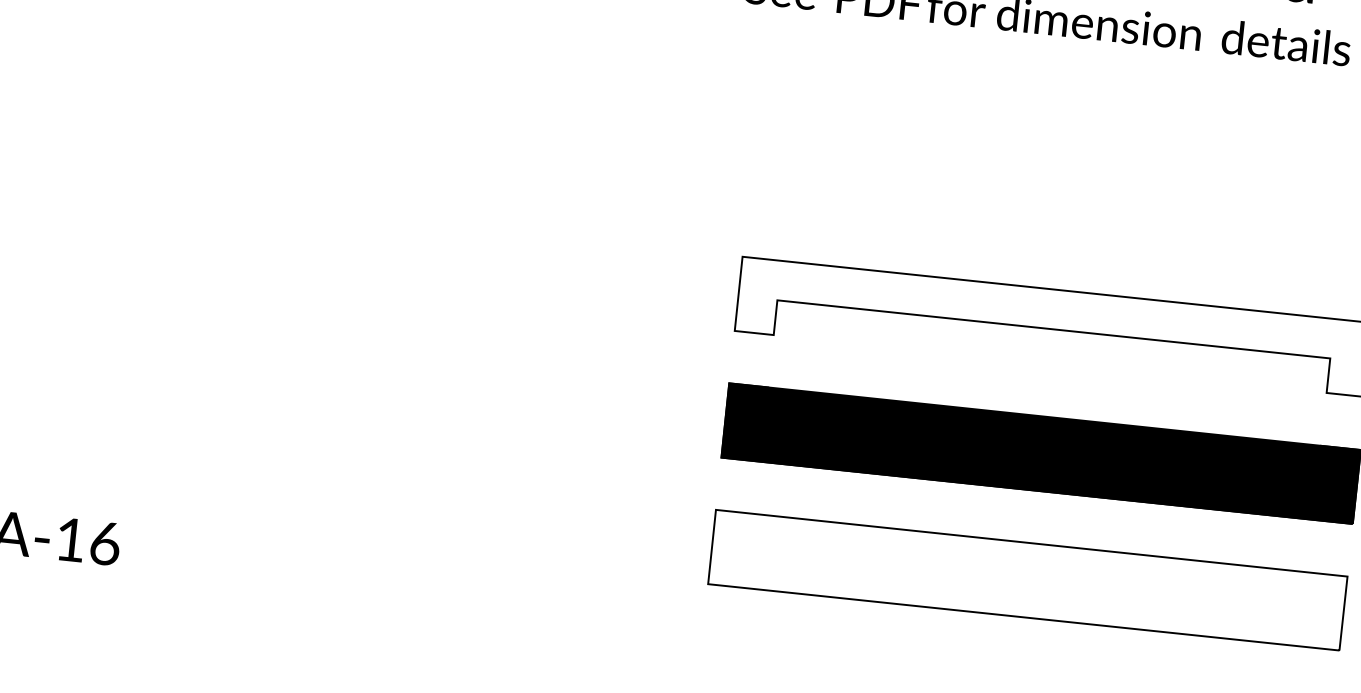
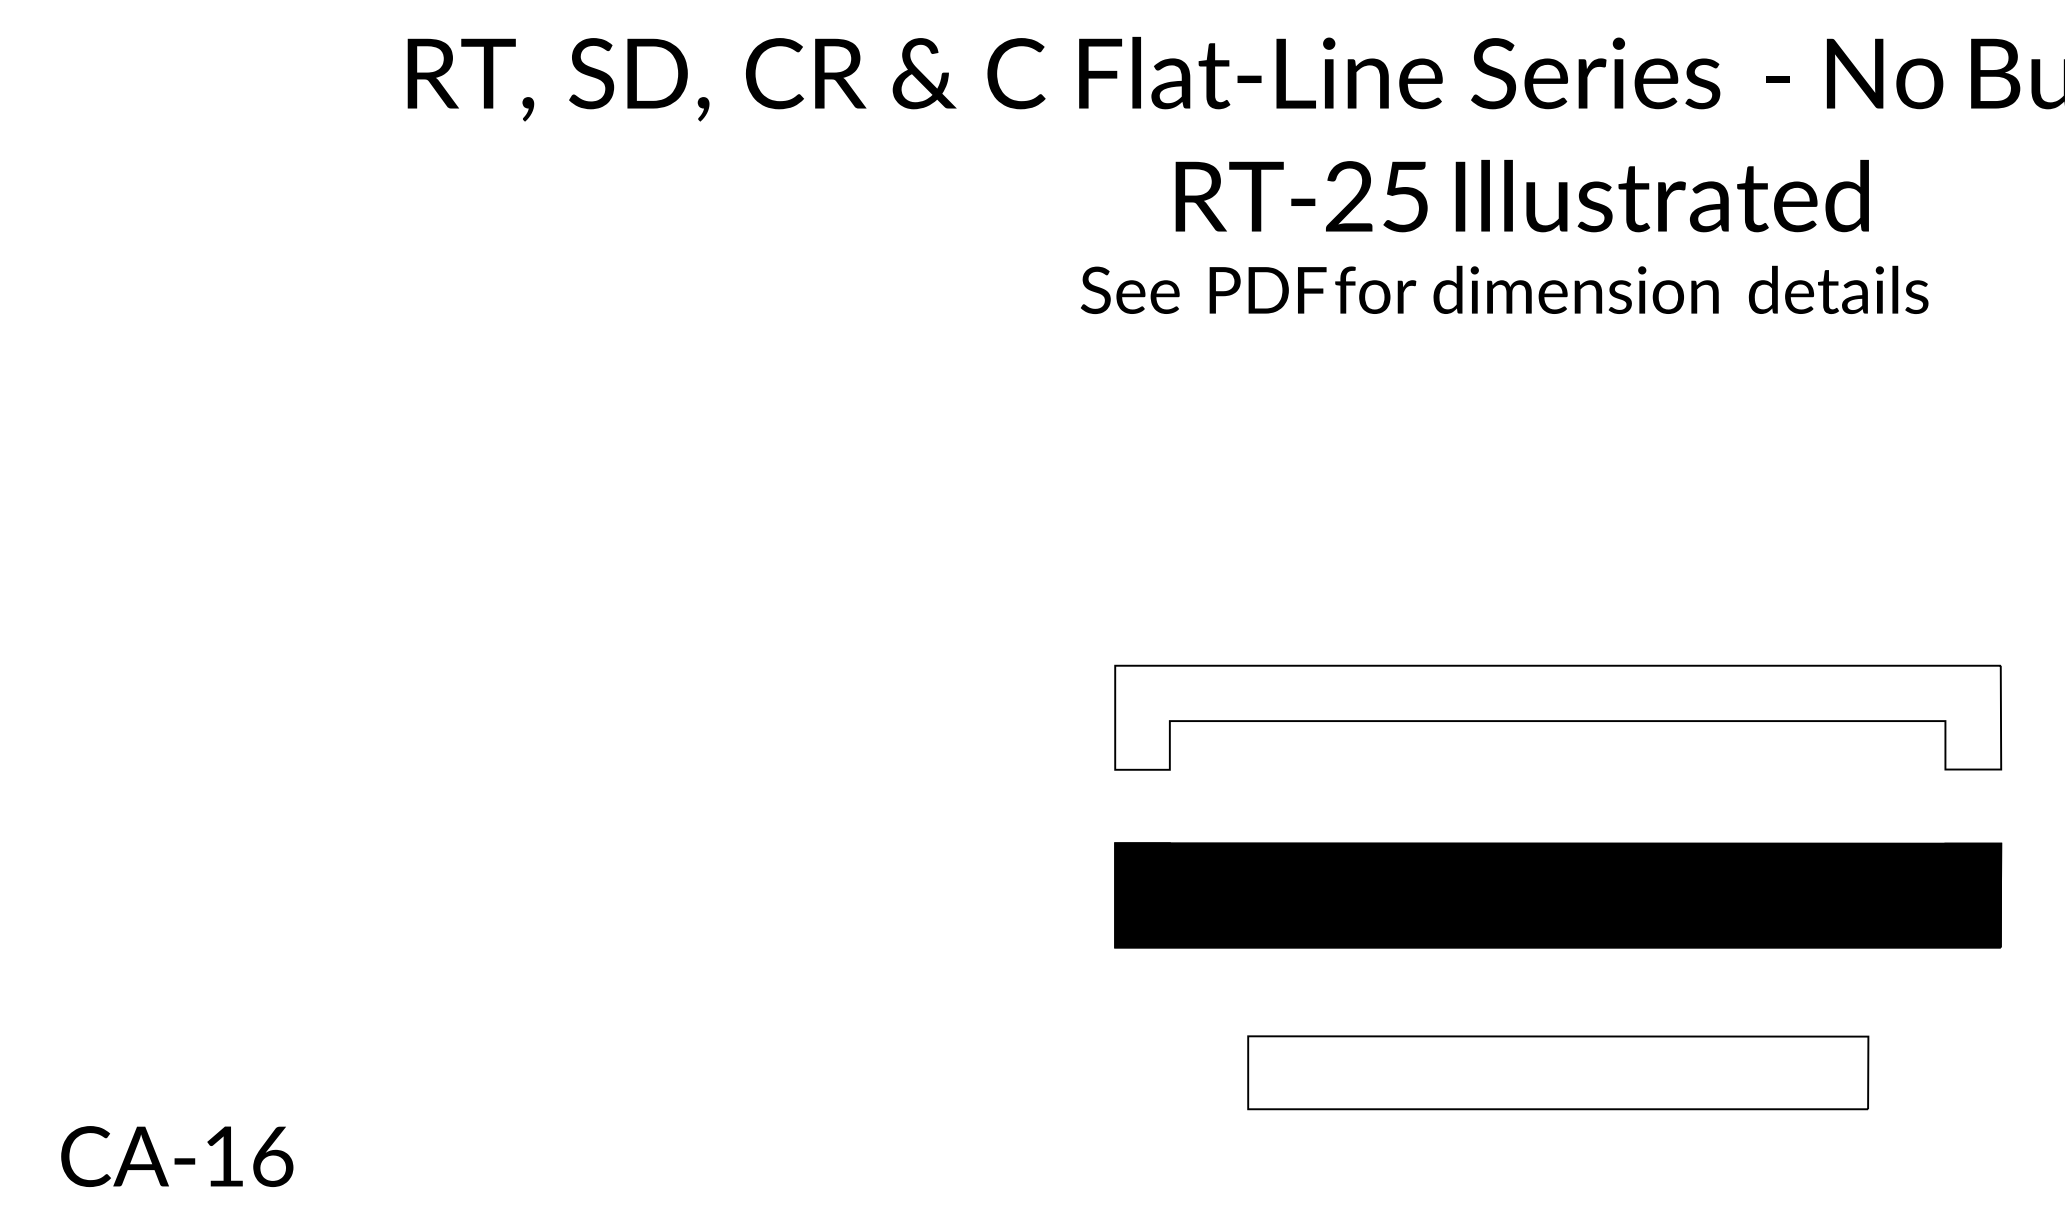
part: (1028, 579) -> (1558, 1072), size x0.7

